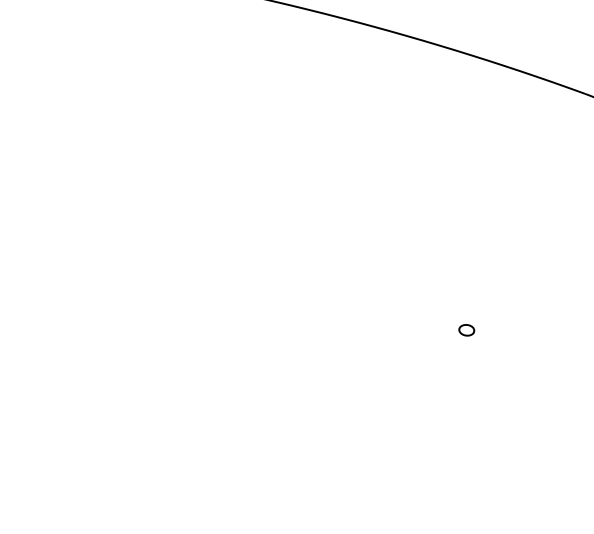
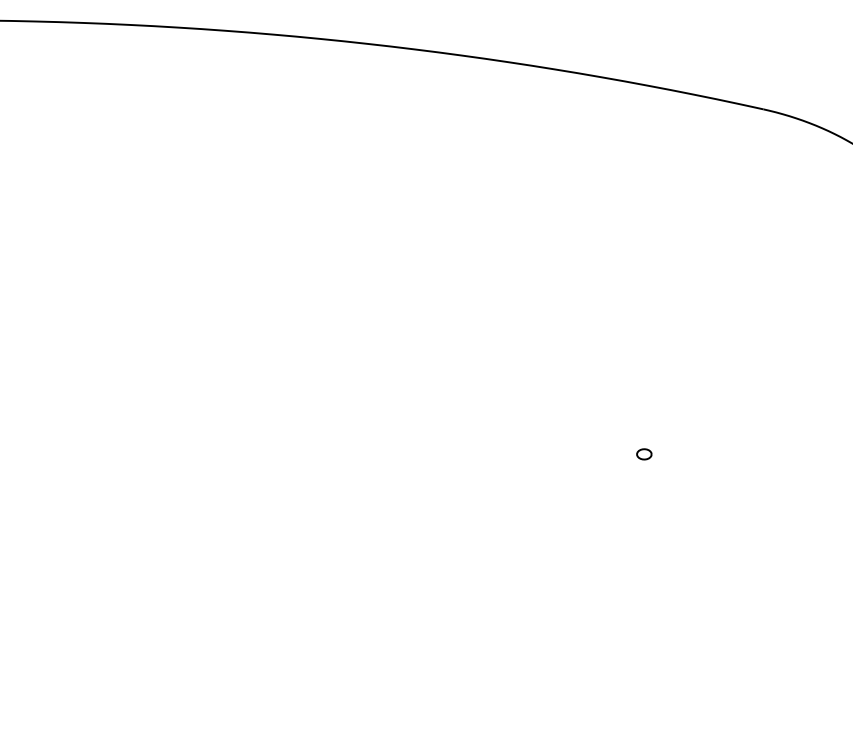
part: (466, 330) -> (644, 454), size x0.7

